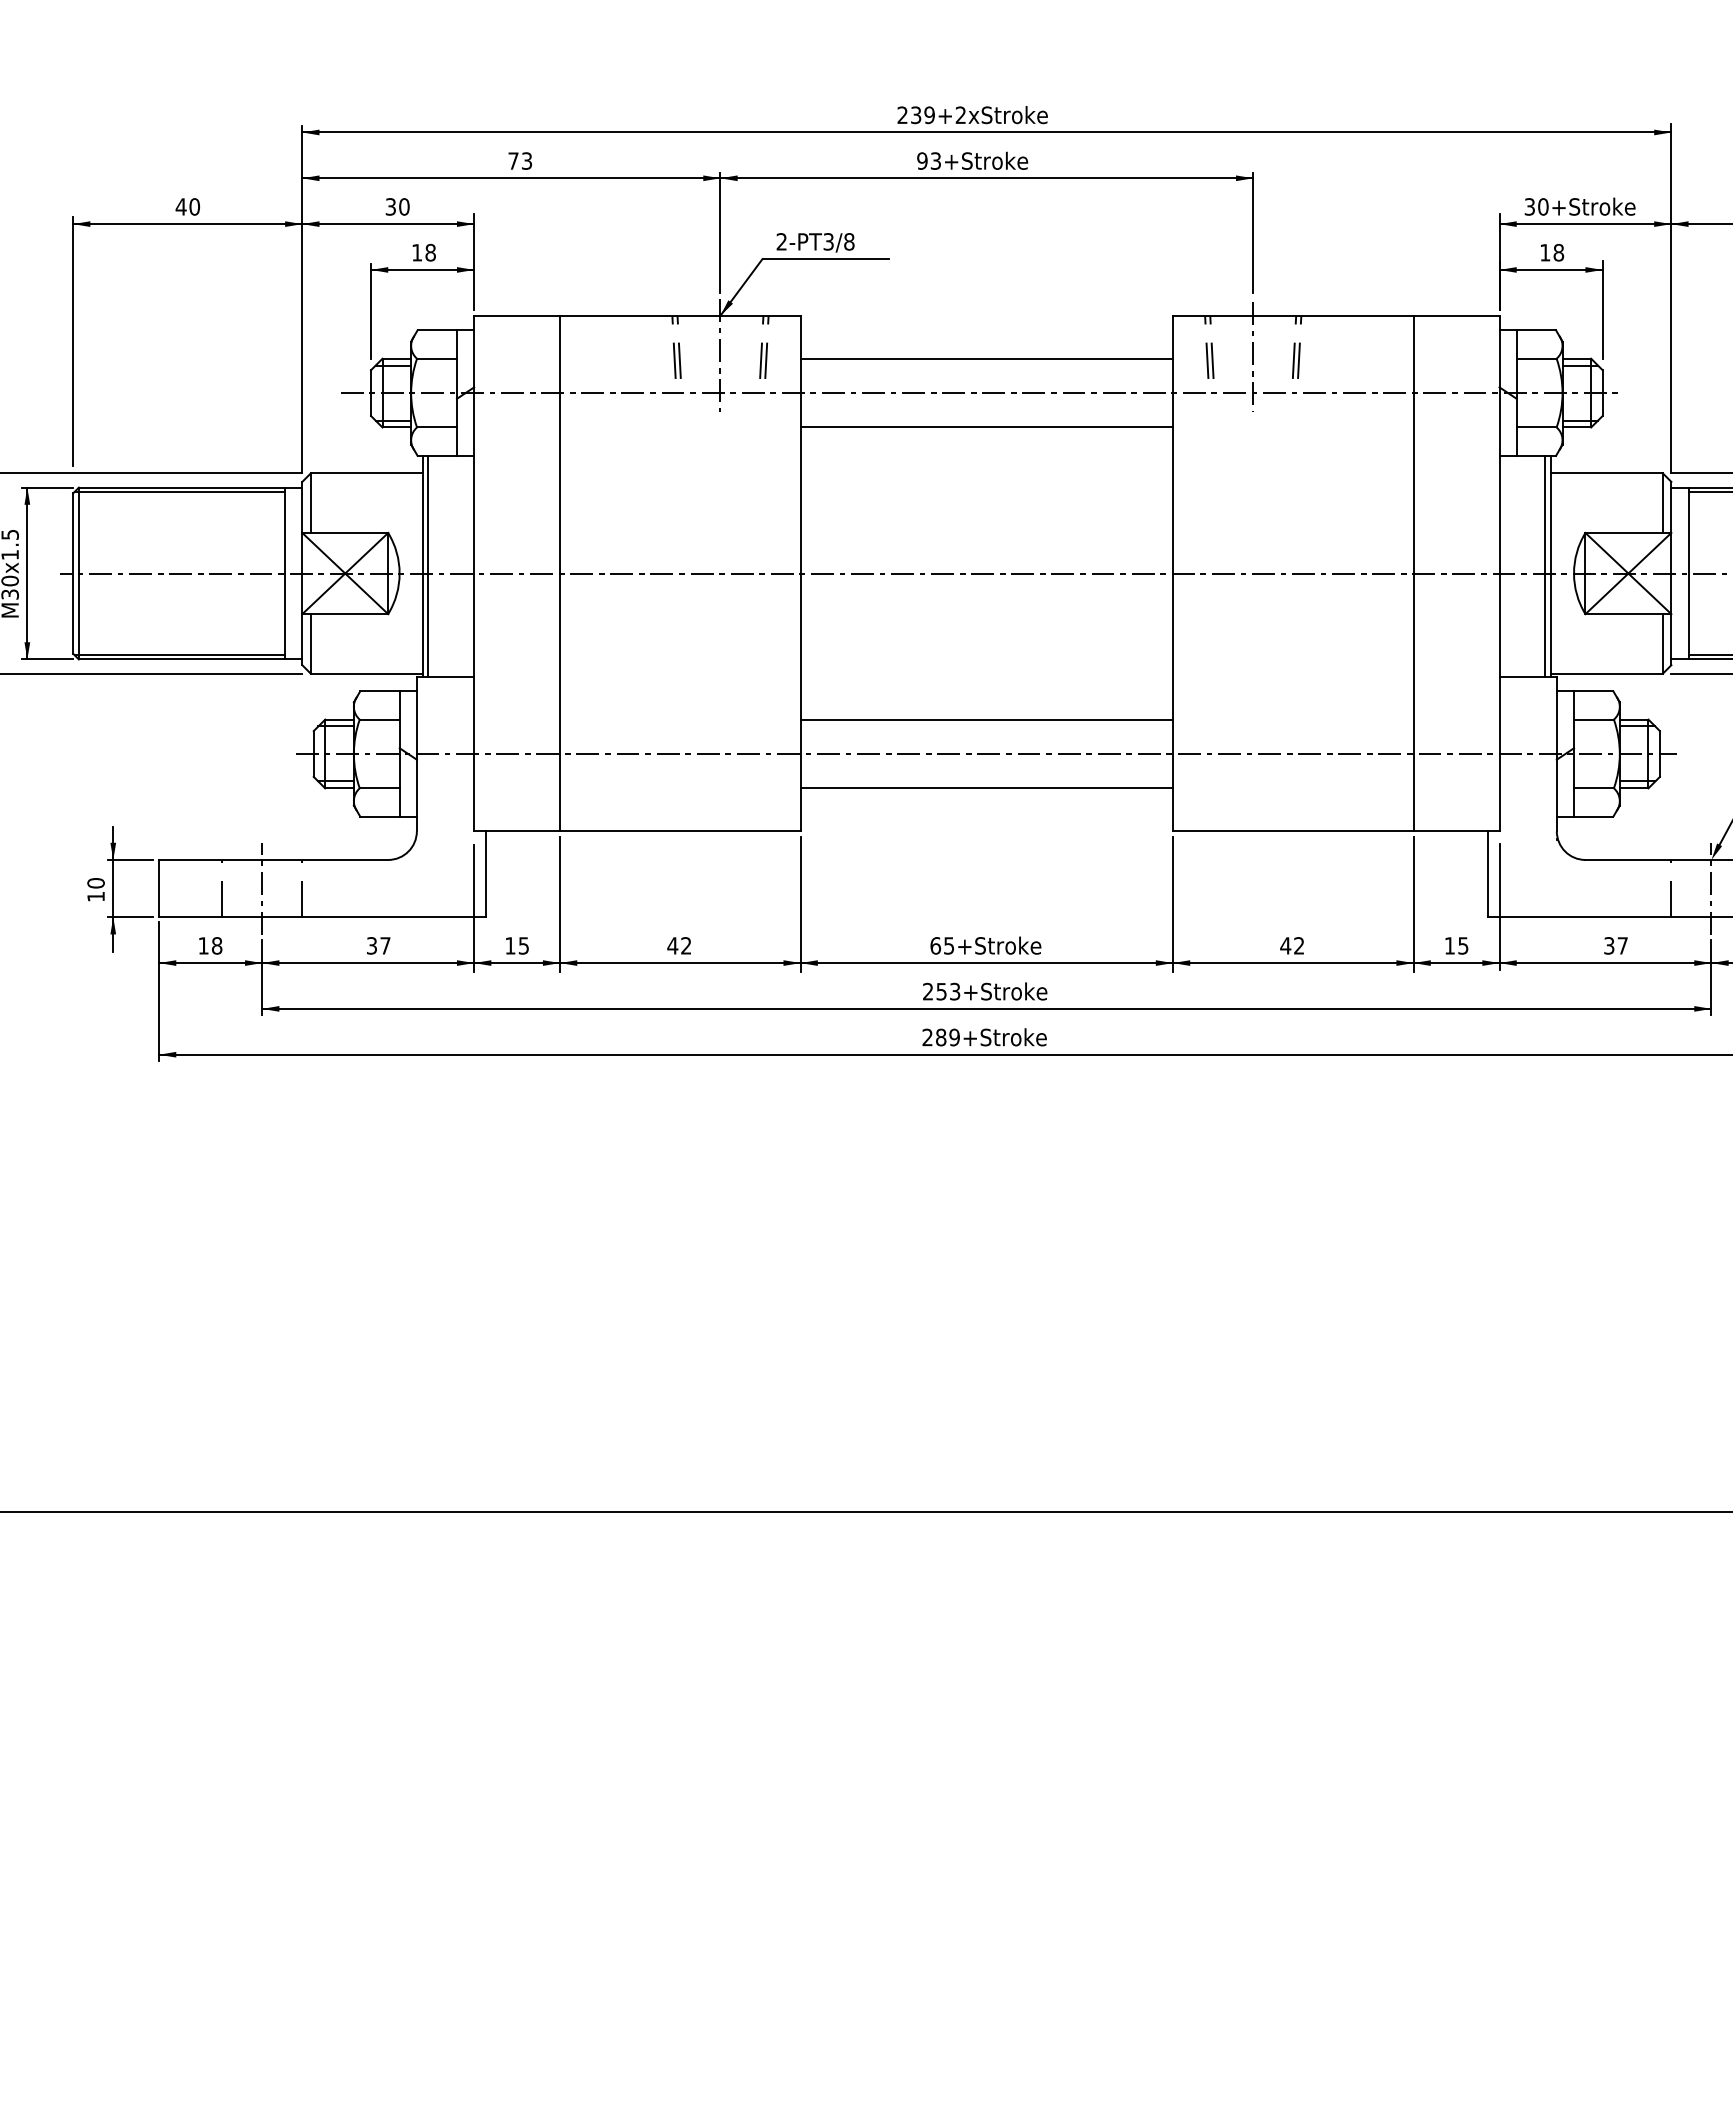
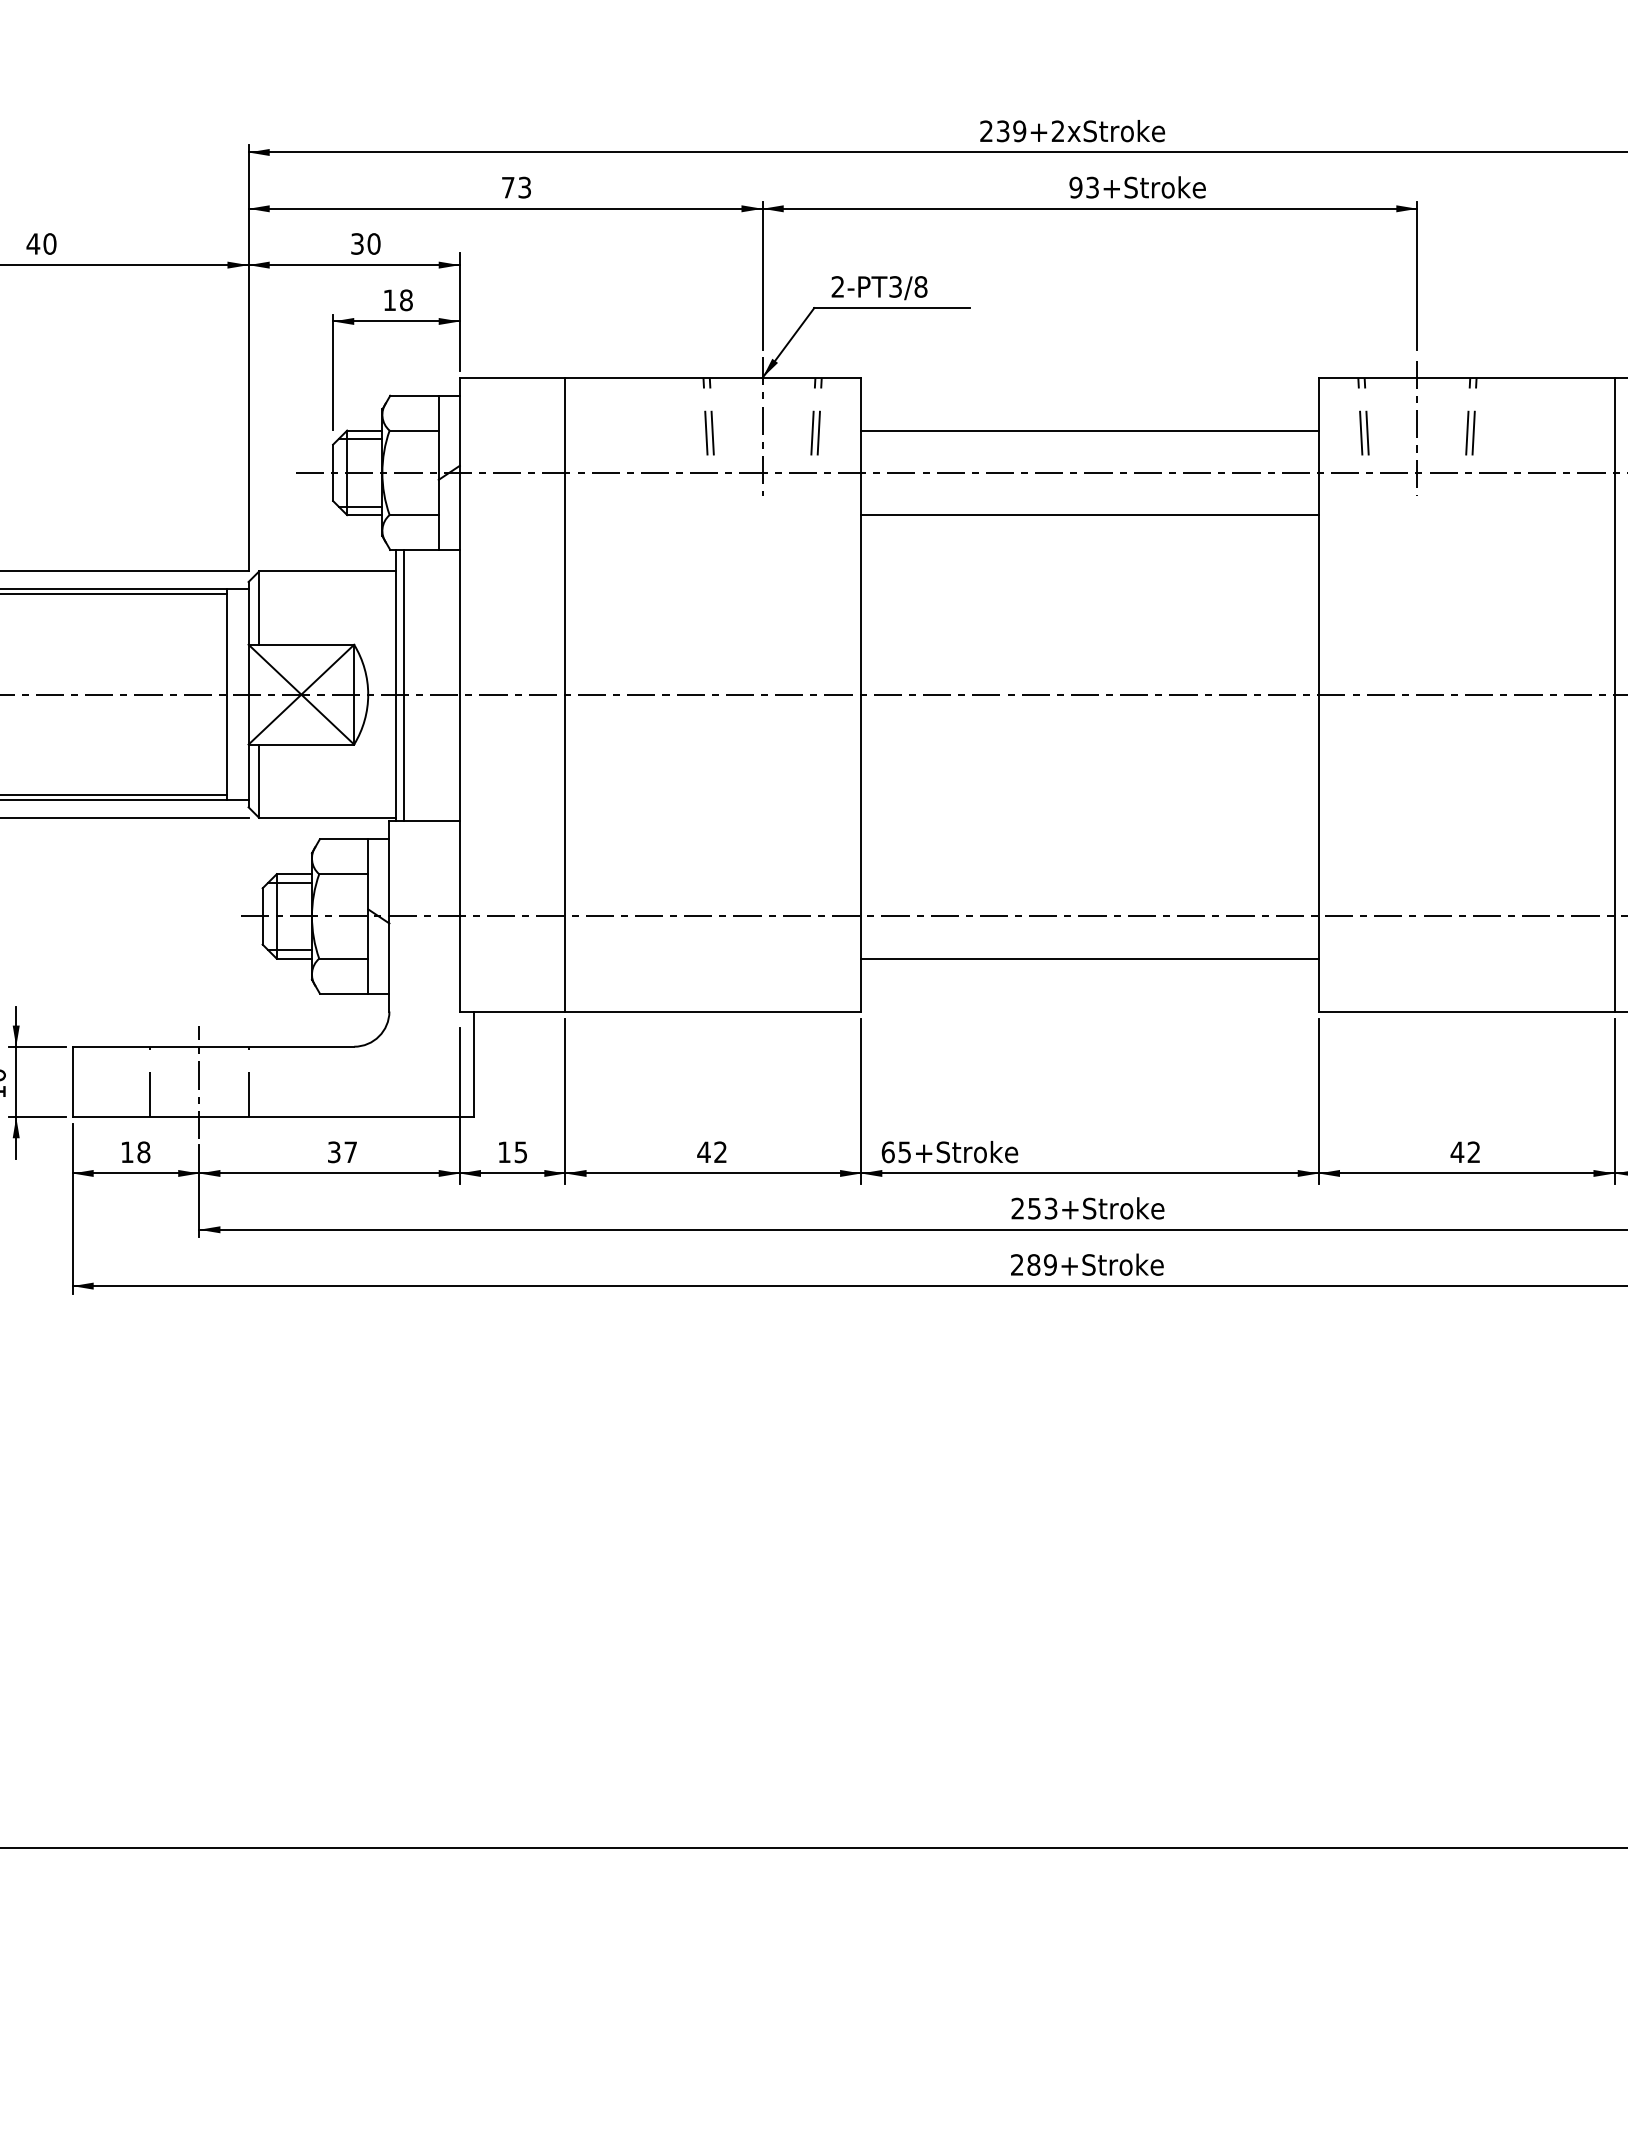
text: (972, 160) -> (1137, 186), moved
text: (187, 206) -> (41, 243), moved
line: (986, 719) -> (1089, 874), removed
text: (985, 945) -> (949, 1151), moved

